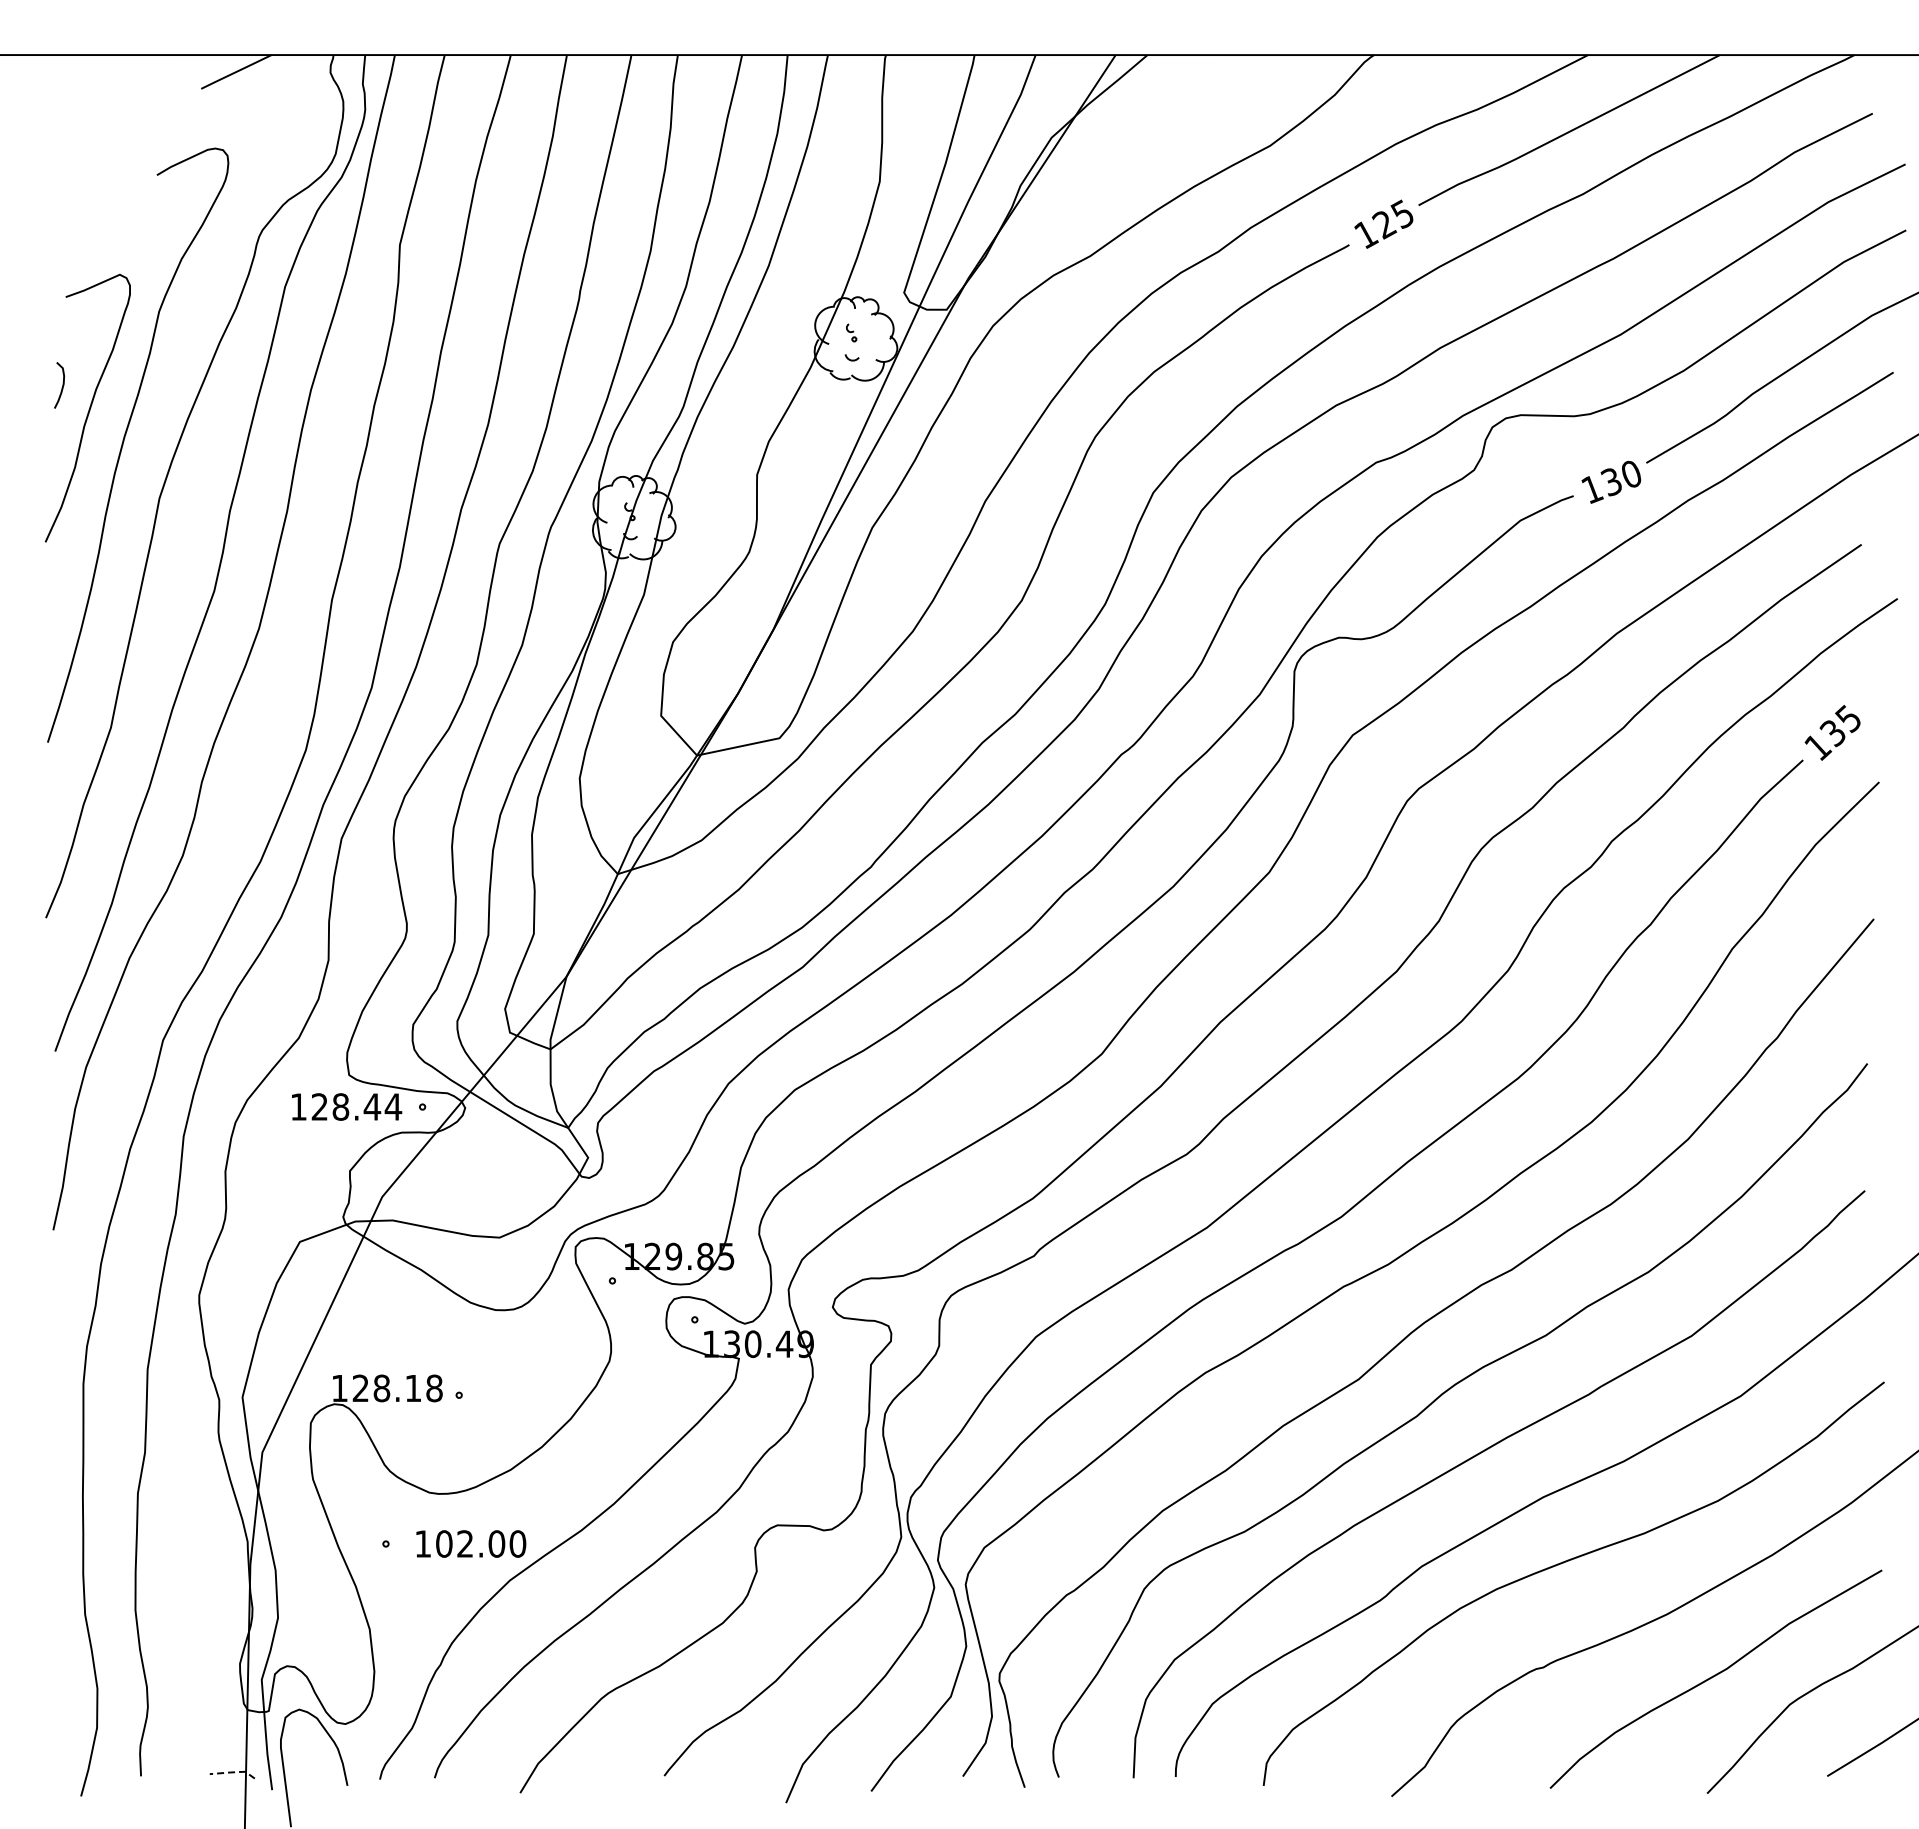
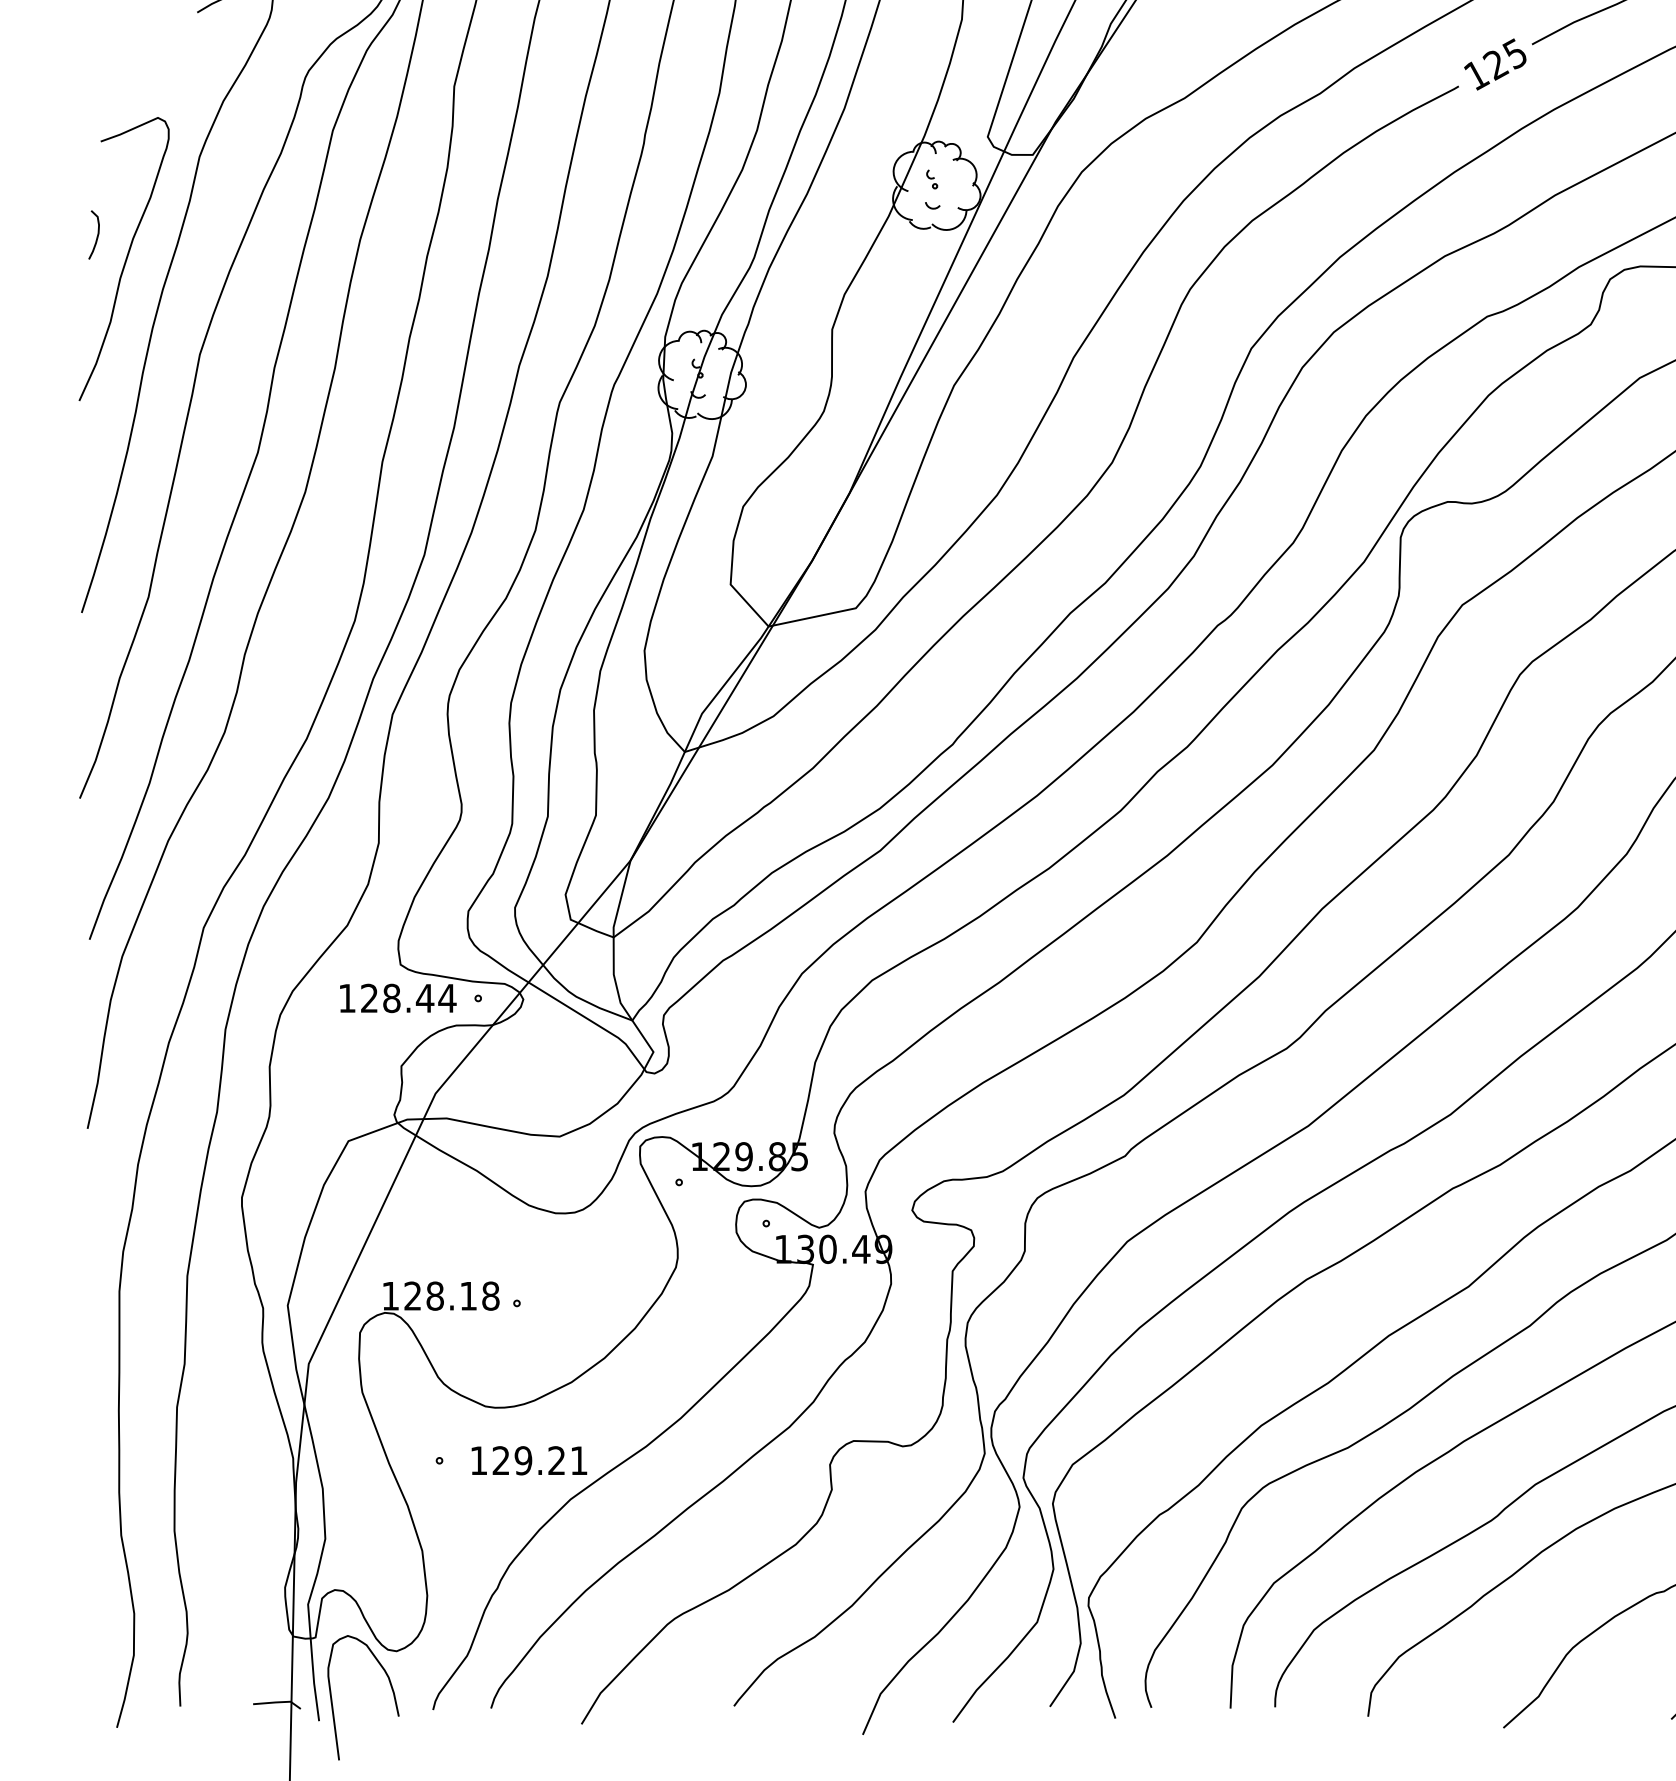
text: (481, 1543) -> (540, 1460), 102.00 -> 129.21
line: (232, 1772) -> (277, 1702), dashed -> solid

